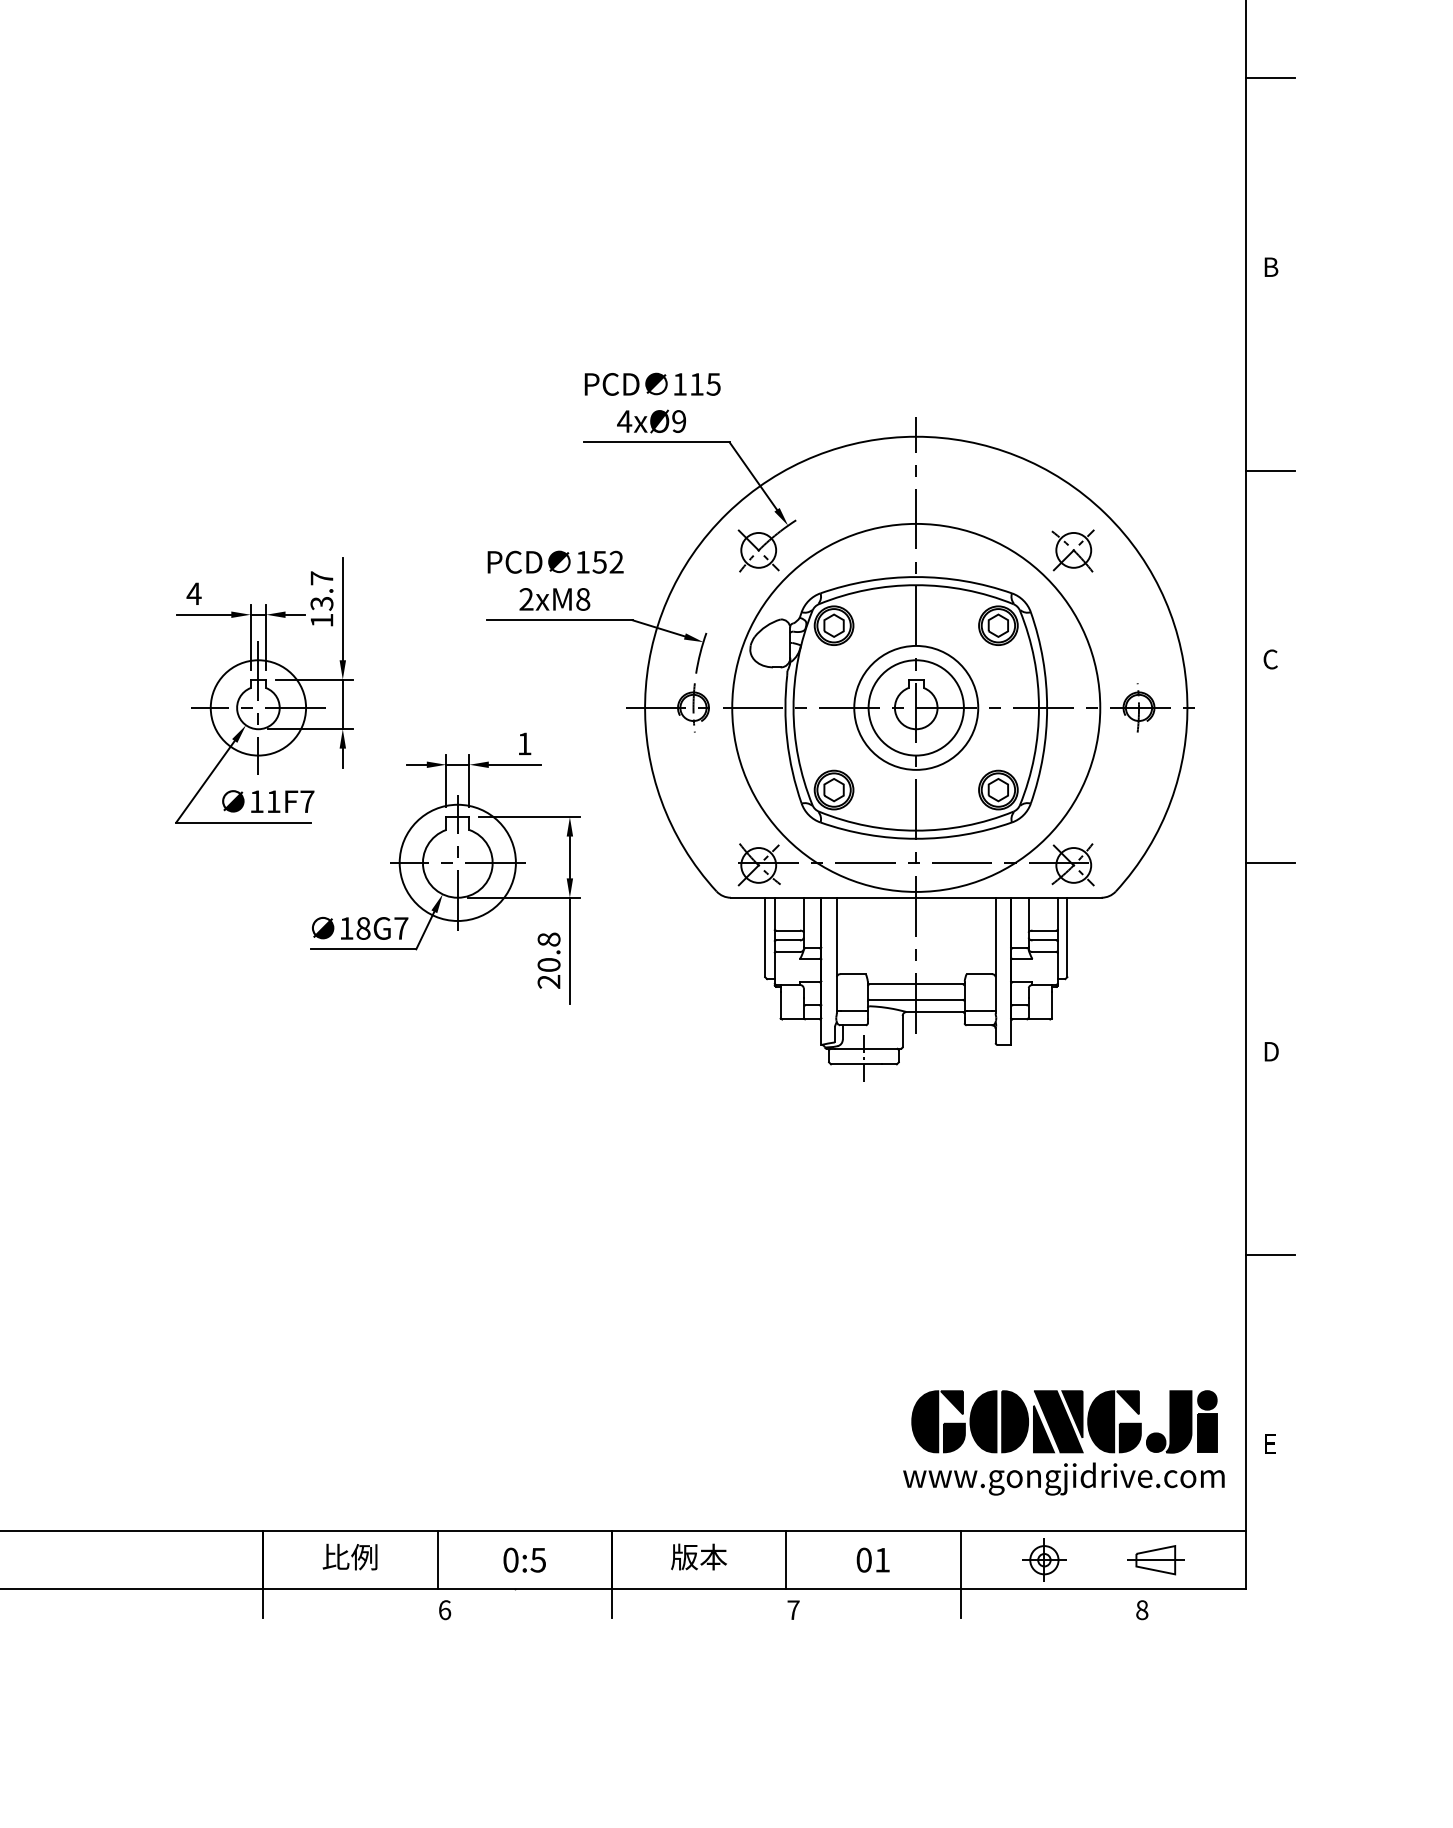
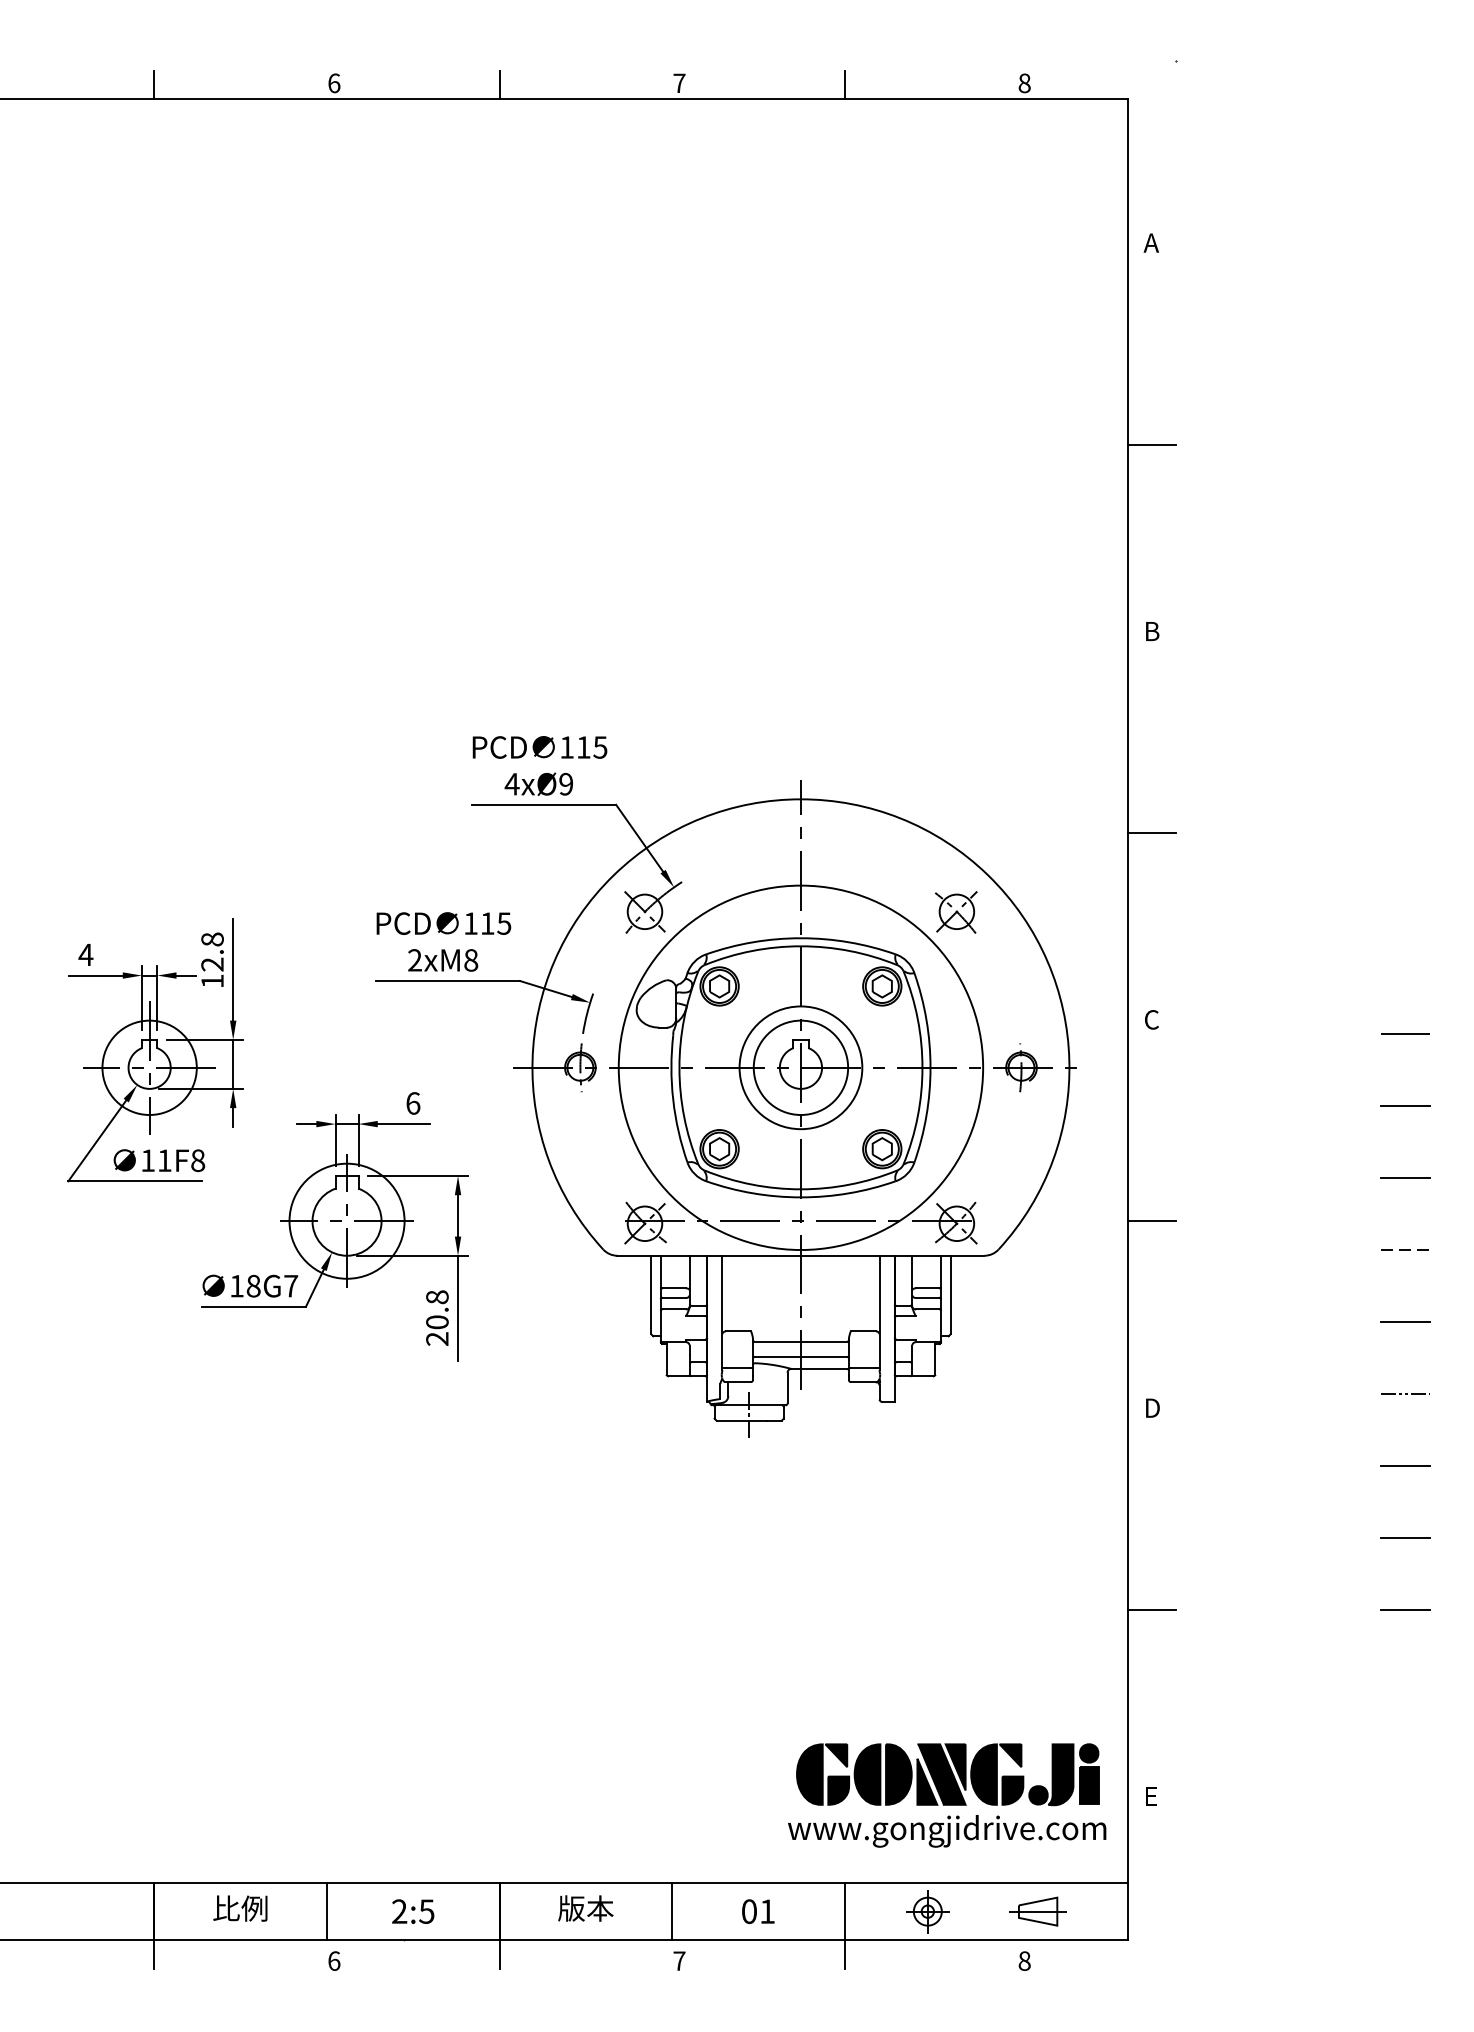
text: (607, 562) -> (495, 923), 152 -> 115
text: (321, 590) -> (212, 951), 13.7 -> 12.8
text: (524, 743) -> (413, 1103), 1 -> 6
text: (307, 801) -> (198, 1160), 11F7 -> 11F8
text: (510, 1560) -> (399, 1911), 0:5 -> 2:5

